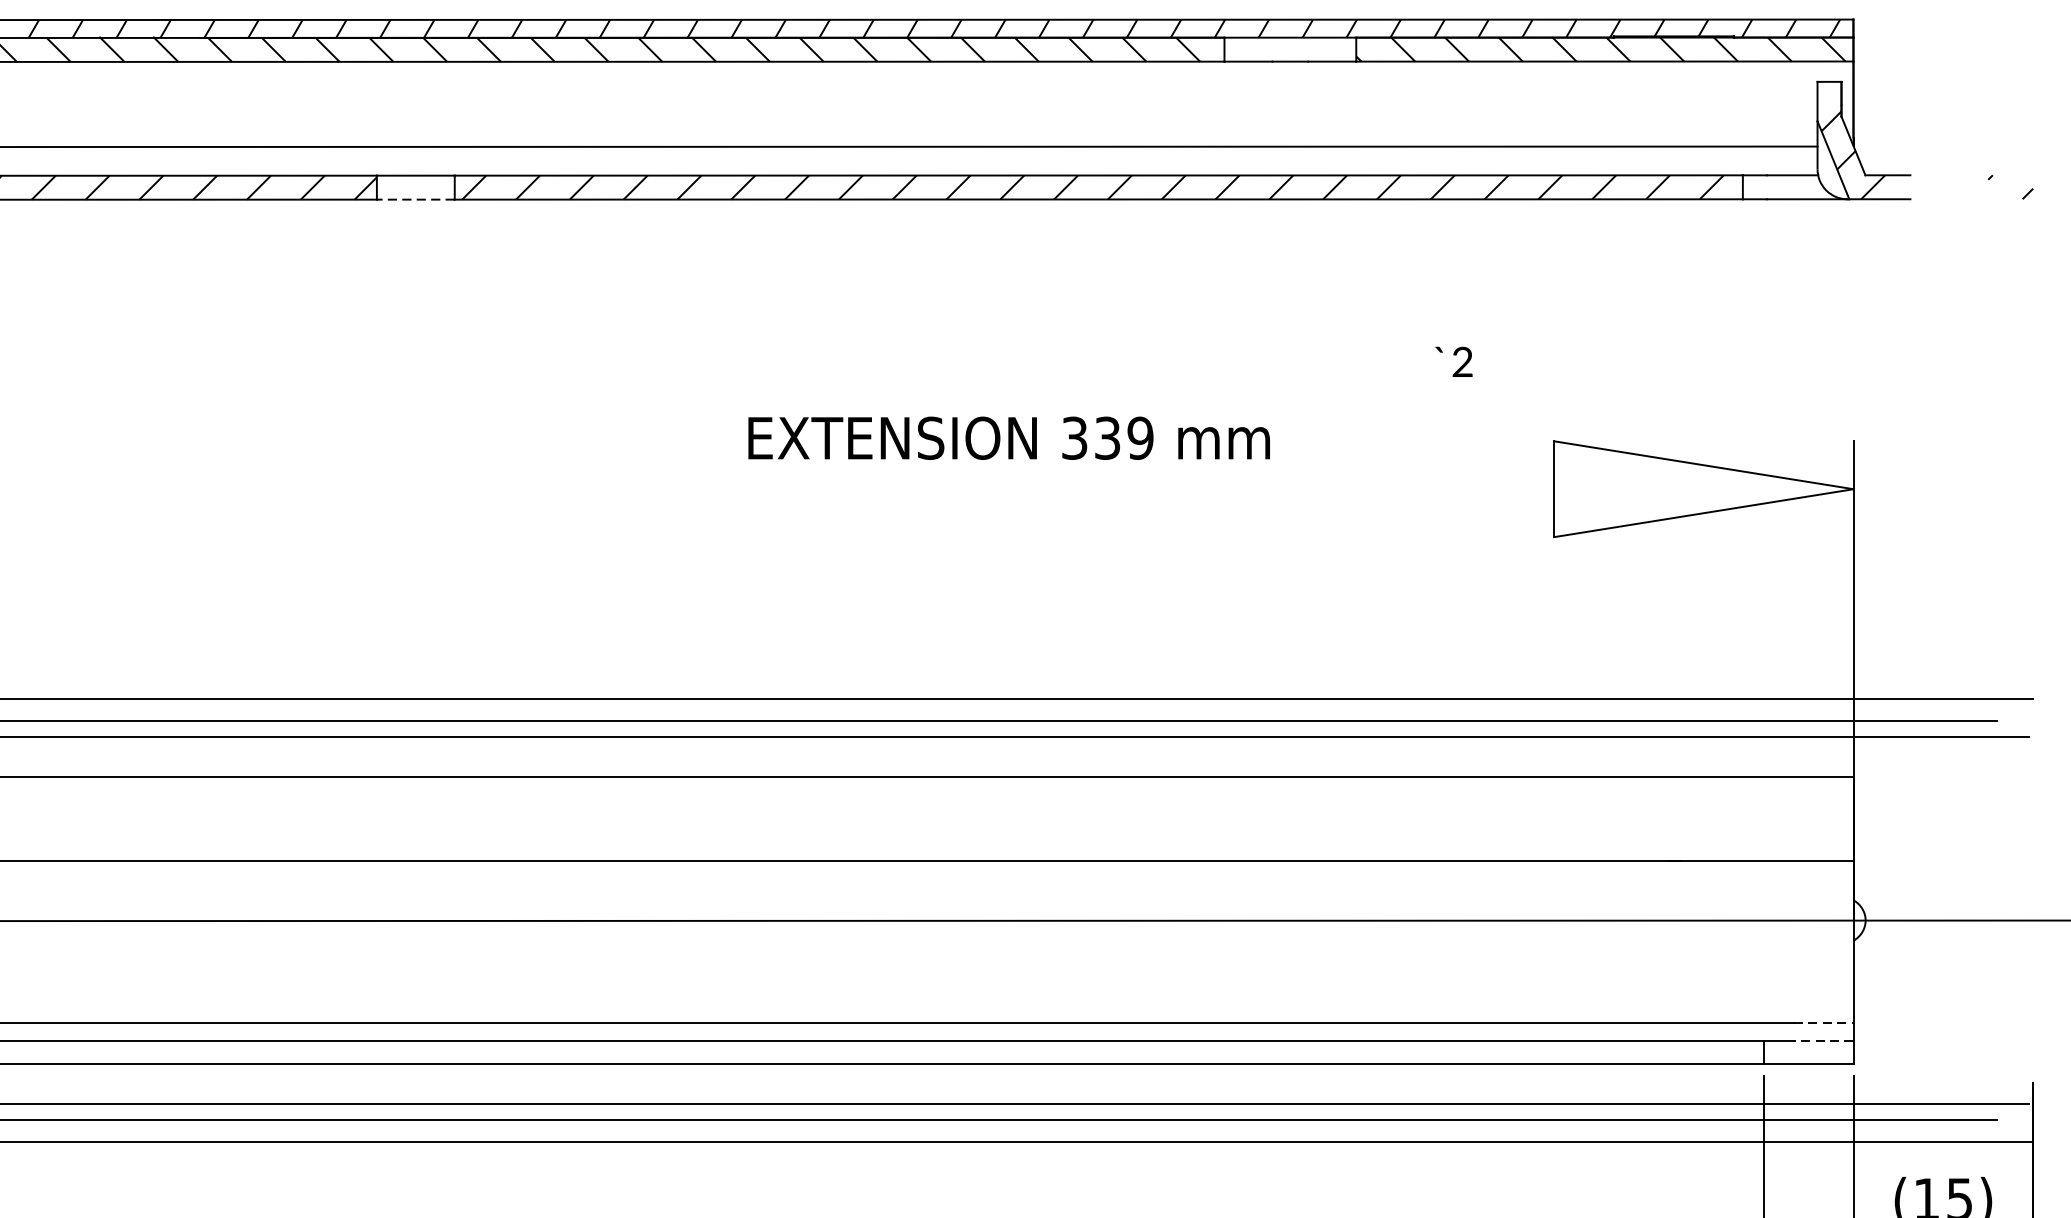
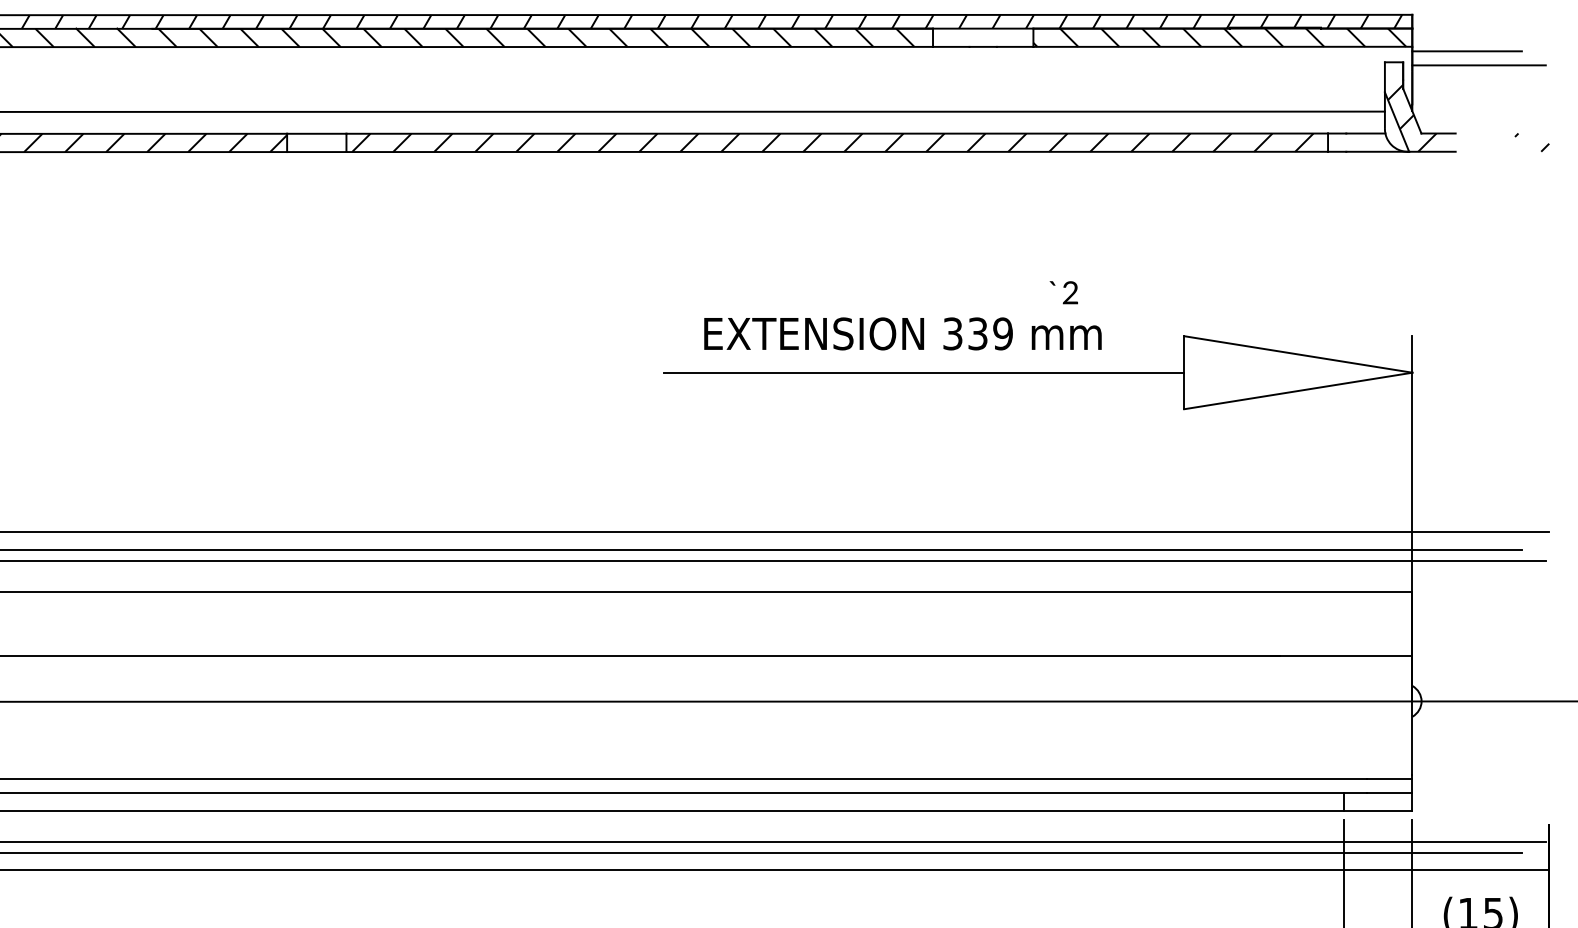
line: (1924, 67) -> (1466, 51), added
line: (1940, 86) -> (1478, 65), added
line: (415, 200) -> (316, 152), dashed -> solid
text: (1453, 361) -> (1063, 292), moved
text: (1008, 437) -> (902, 333), moved
line: (1212, 488) -> (923, 372), added
line: (1823, 1023) -> (1389, 779), dashed -> solid
line: (1823, 1040) -> (1389, 792), dashed -> solid

